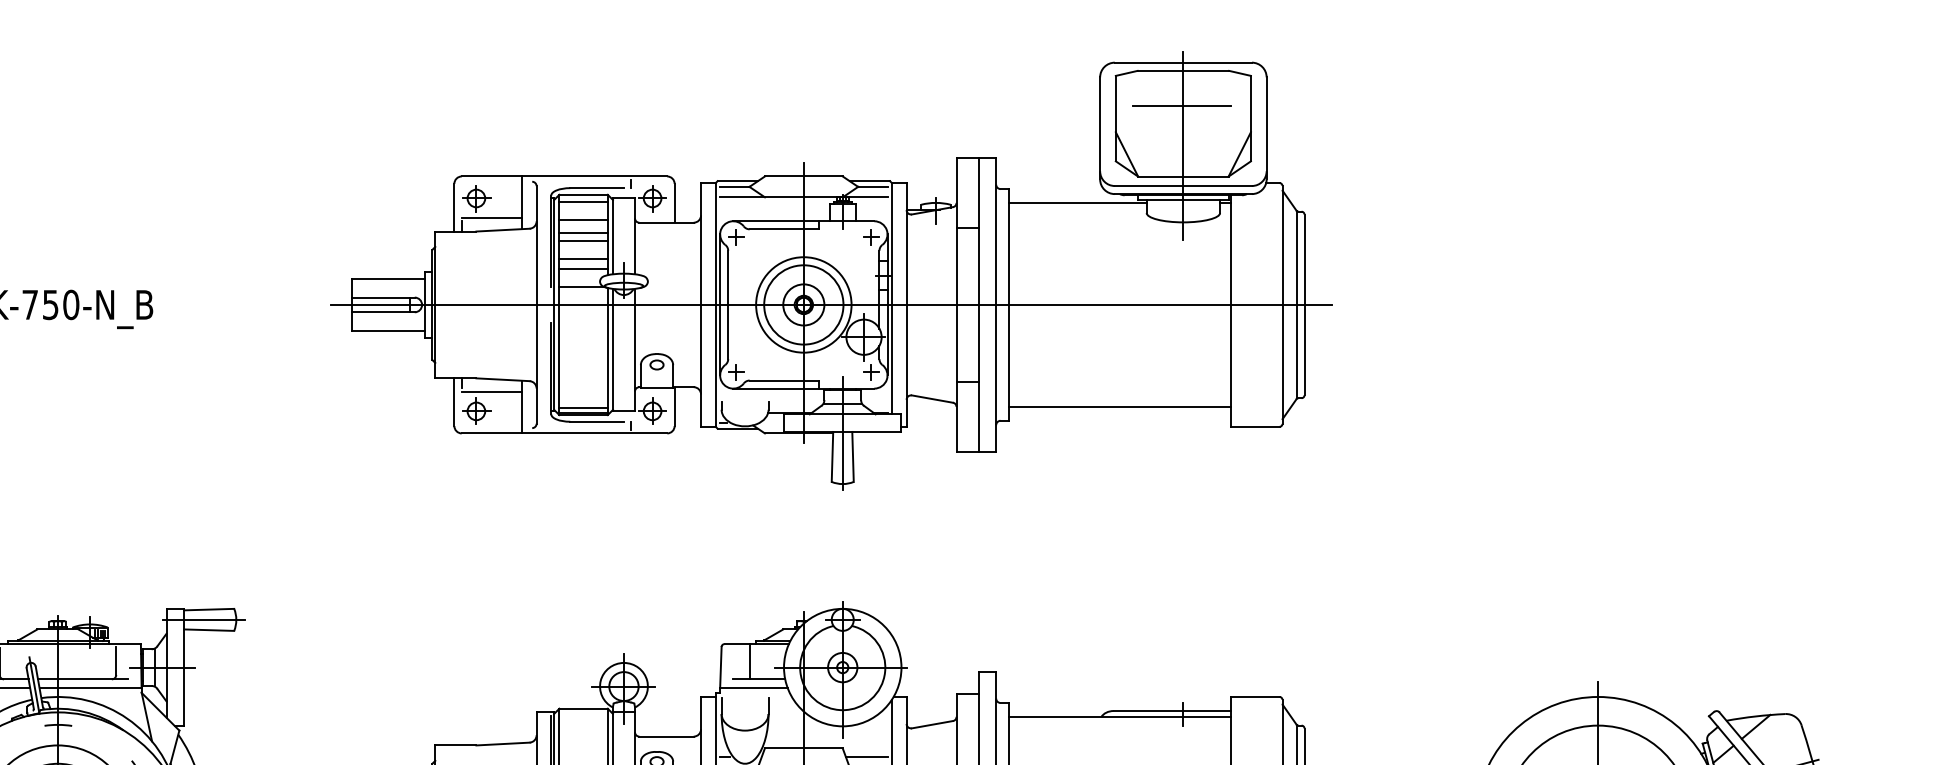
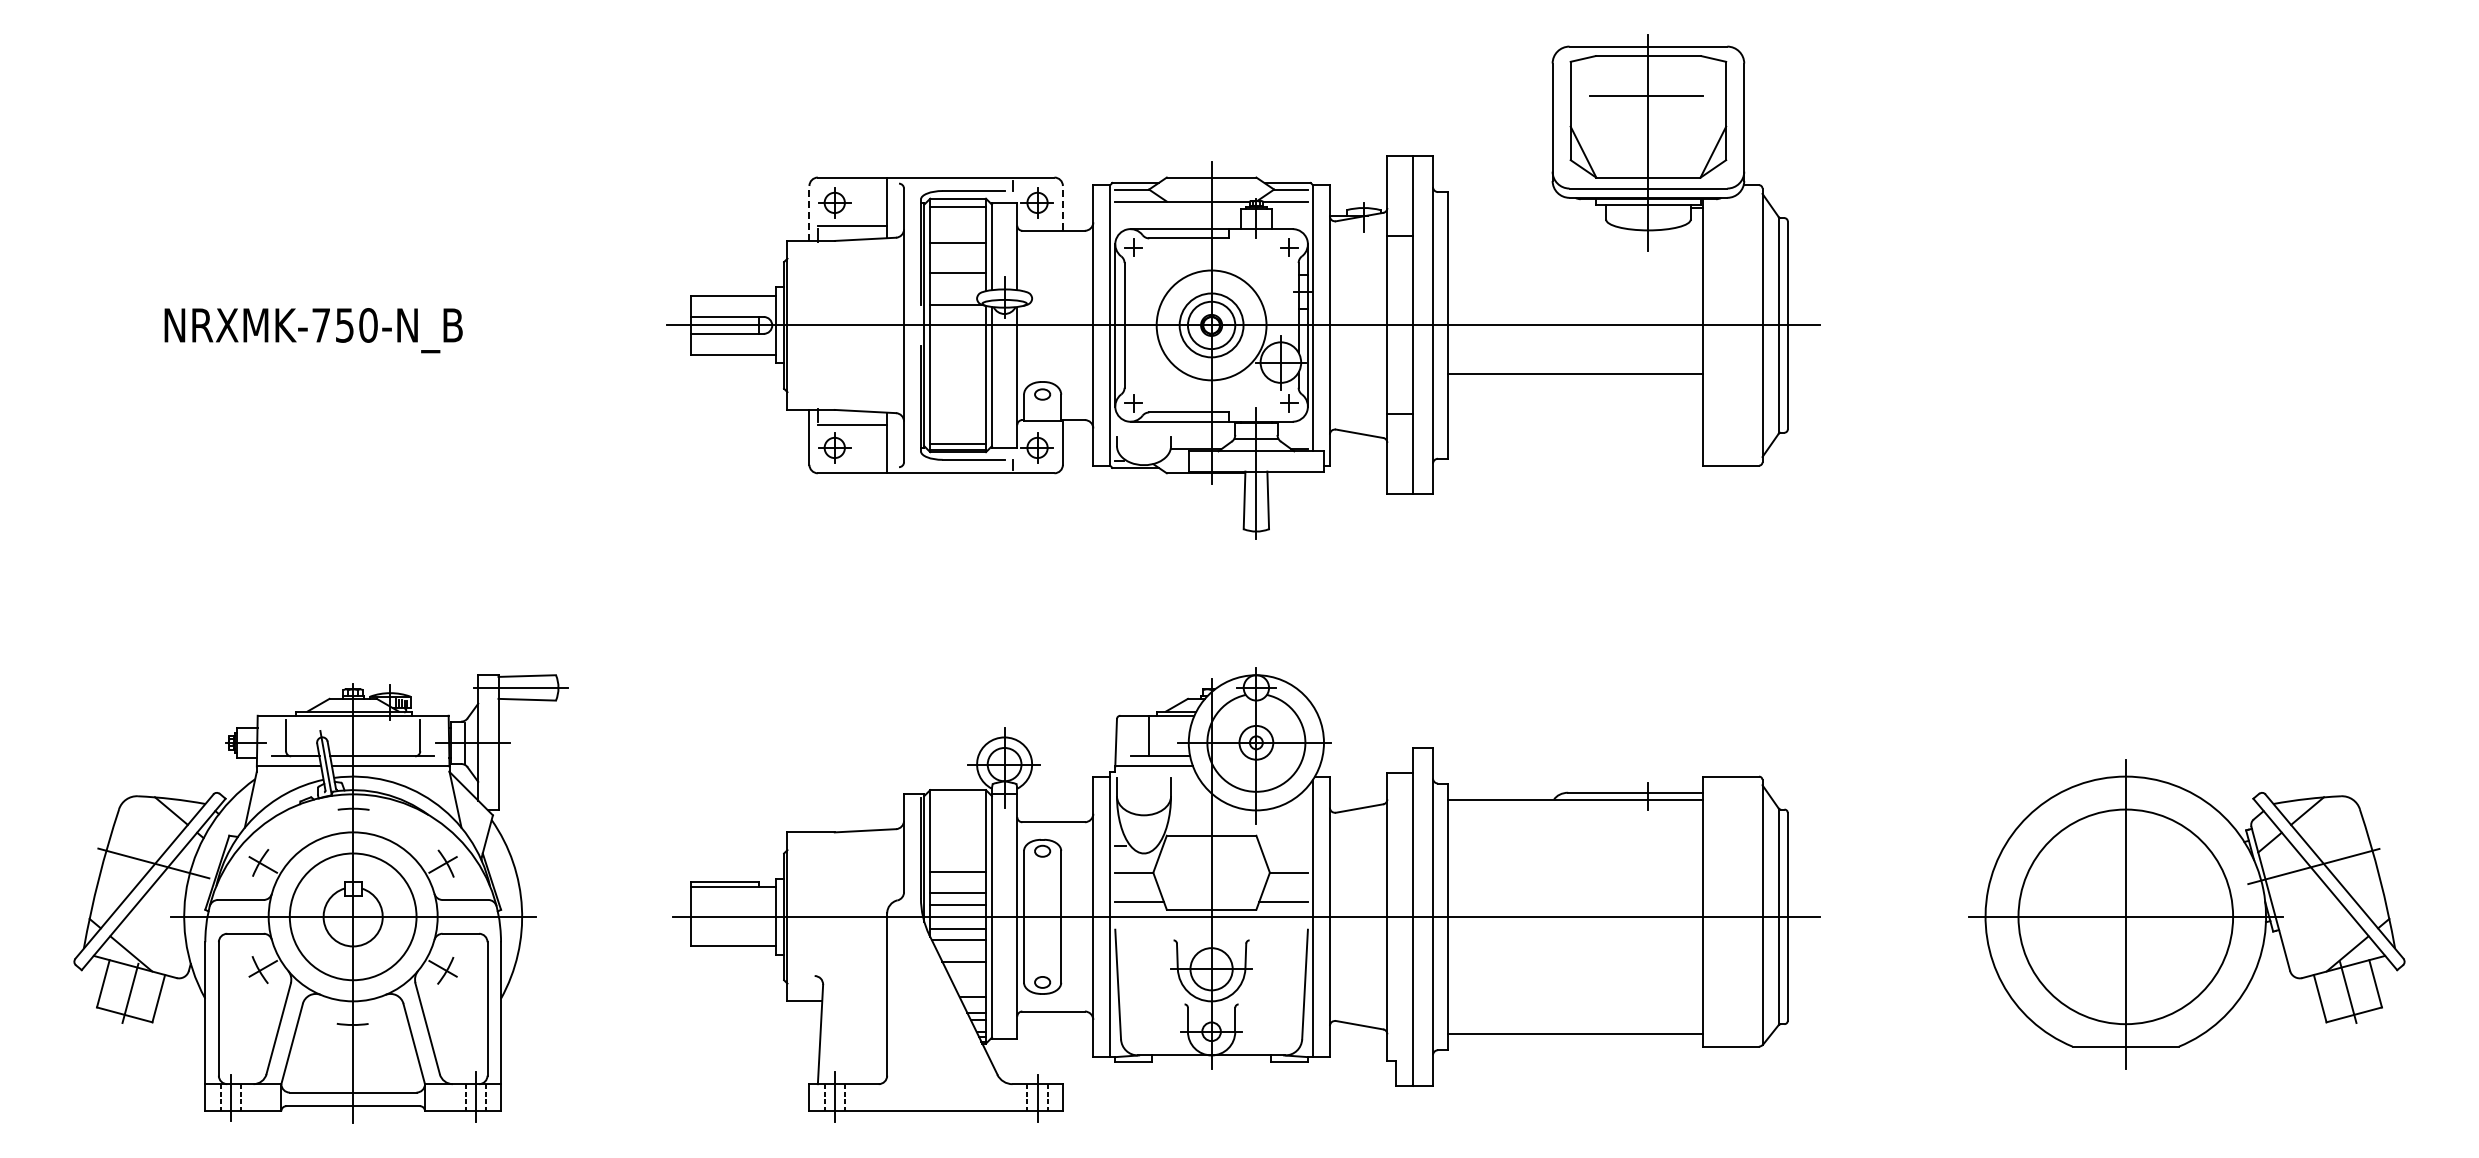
line: (674, 202) -> (1062, 207), solid -> dashed
line: (1078, 203) -> (1527, 208), removed
line: (454, 206) -> (809, 212), solid -> dashed
line: (583, 219) -> (958, 227), removed
line: (583, 241) -> (958, 252), removed
line: (583, 268) -> (958, 283), removed
circle: (803, 305) -> (1211, 325), size x0.7
line: (1120, 406) -> (1575, 373), moved
line: (866, 756) -> (1283, 845), removed

